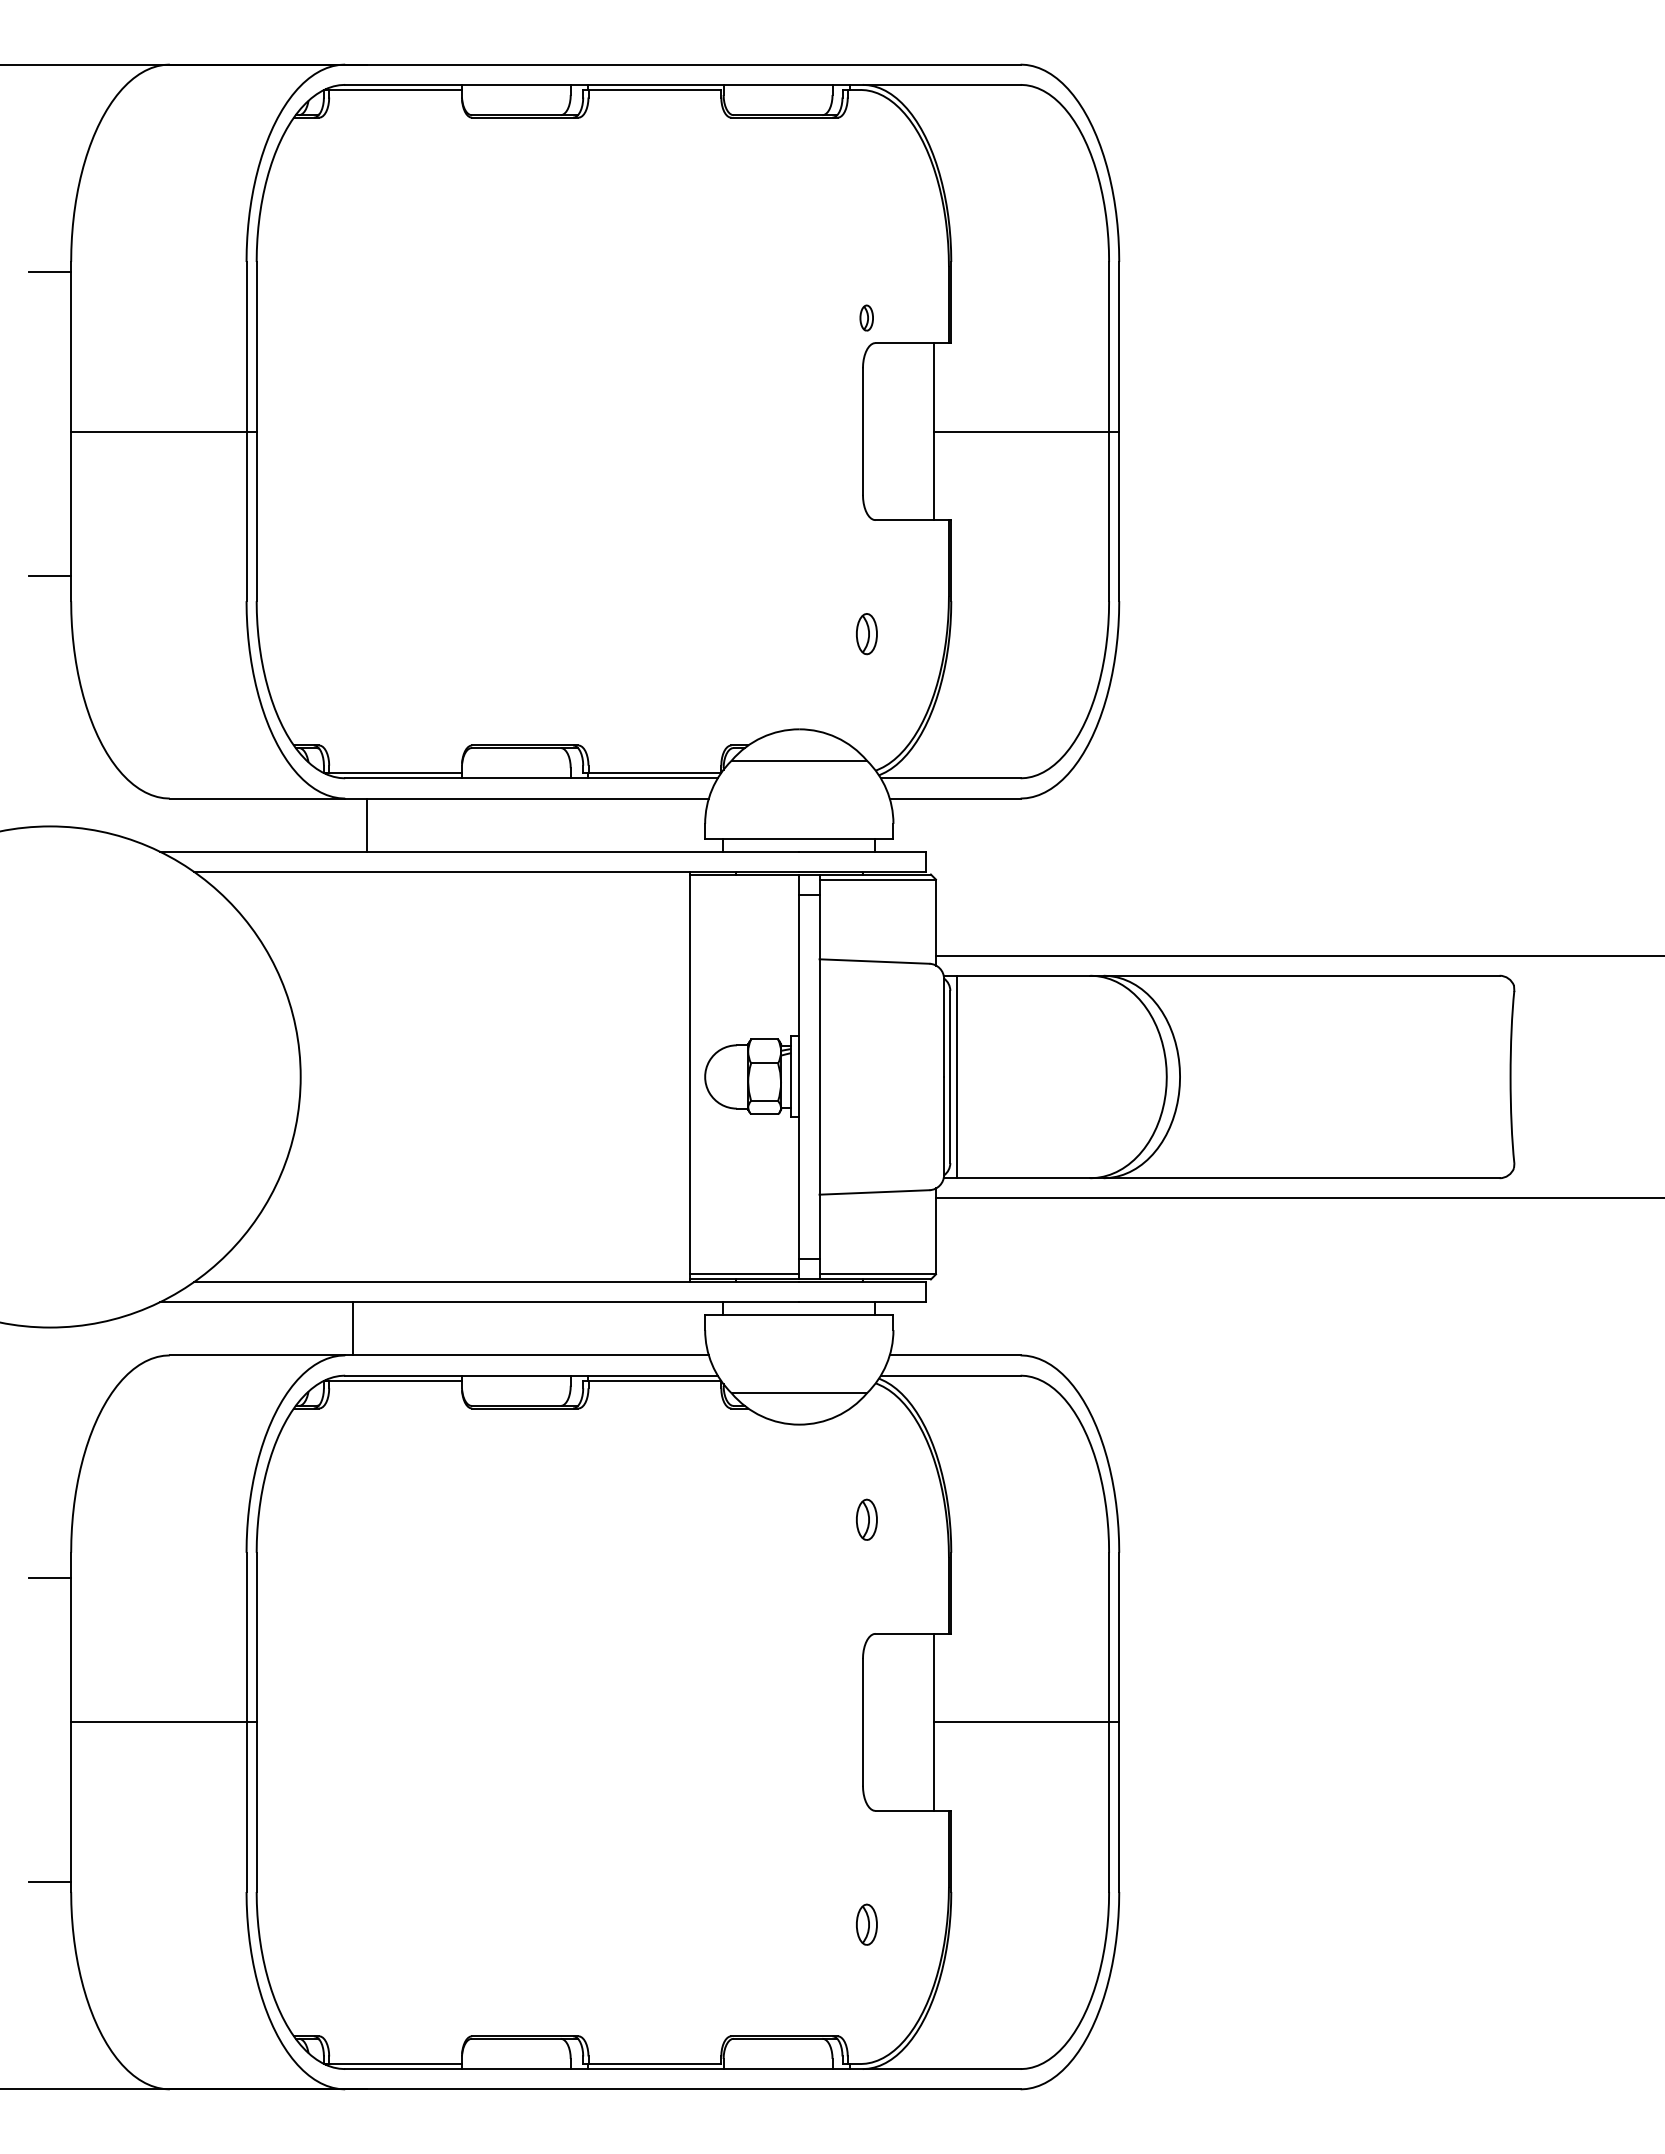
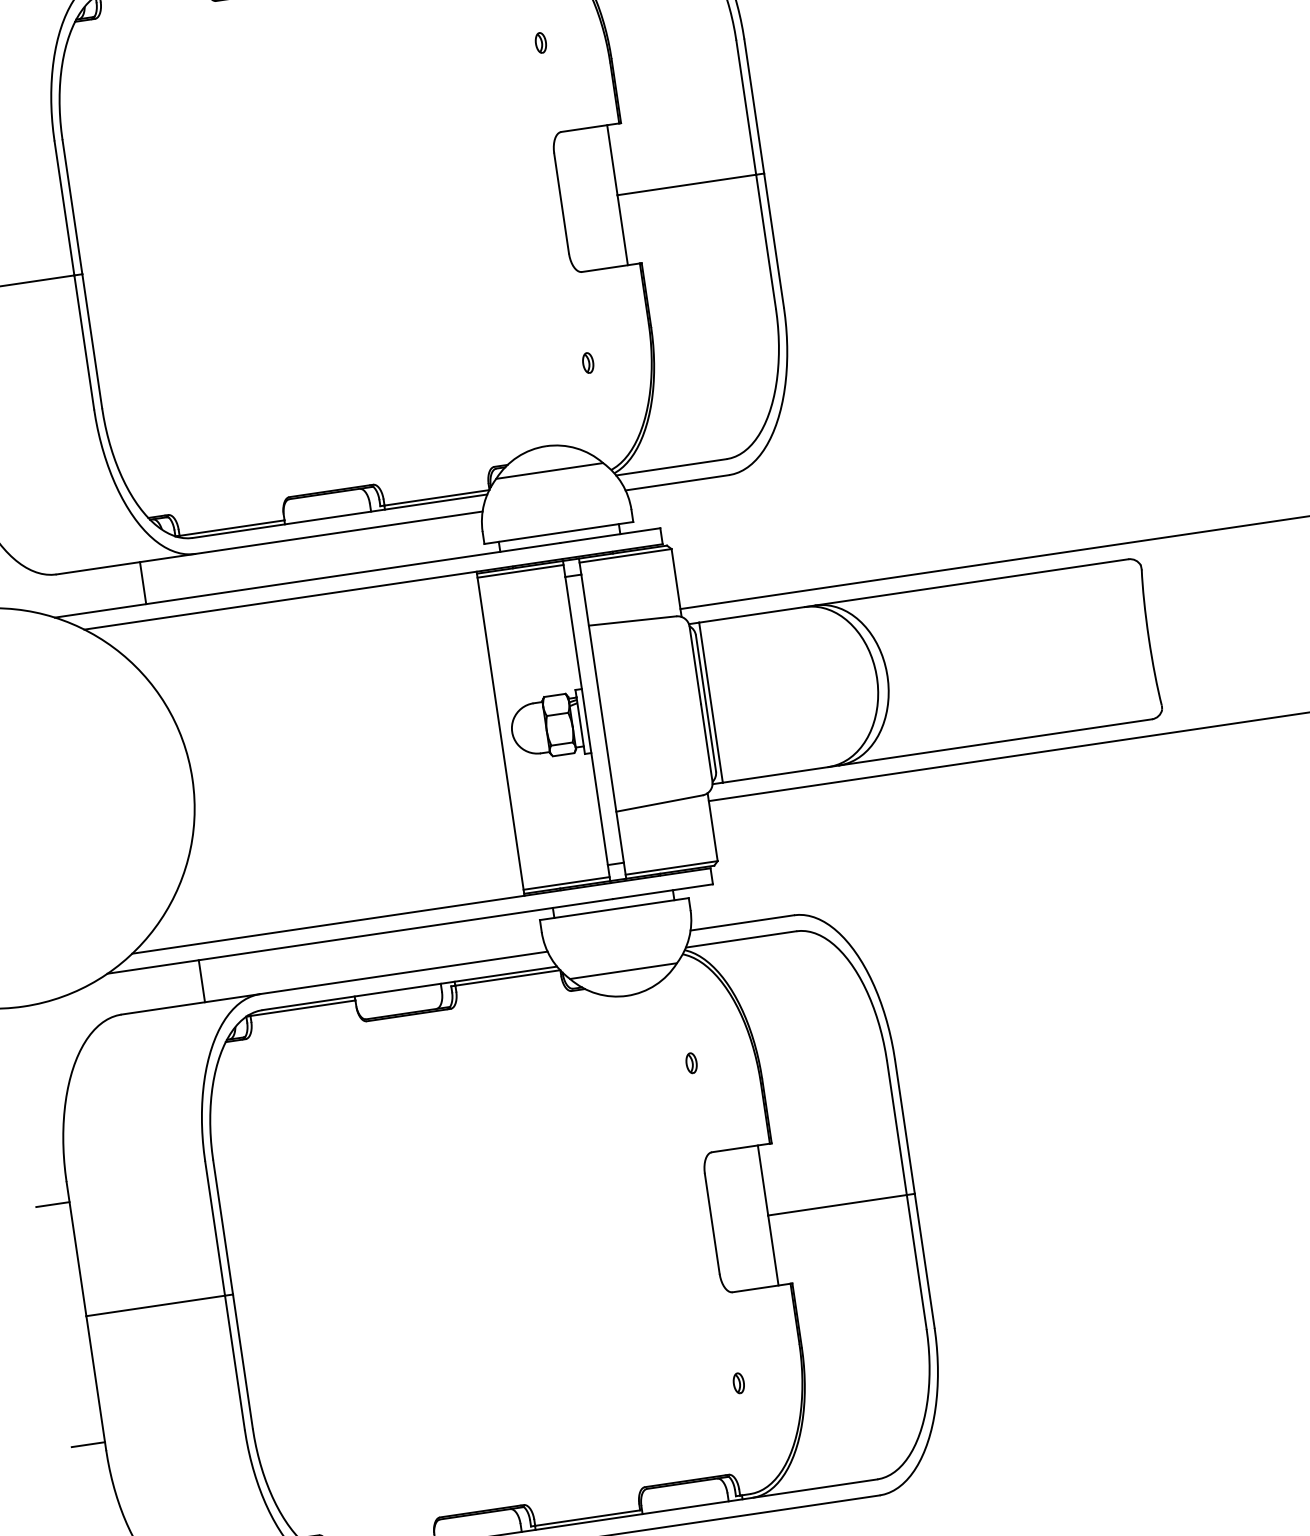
part: (866, 317) -> (540, 42), moved
part: (866, 633) -> (587, 362), size x0.62
line: (367, 824) -> (143, 582), moved
line: (744, 879) -> (520, 571), added
line: (353, 1328) -> (201, 980), moved
part: (866, 1519) -> (691, 1062), size x0.62
part: (866, 1924) -> (738, 1383), size x0.62

